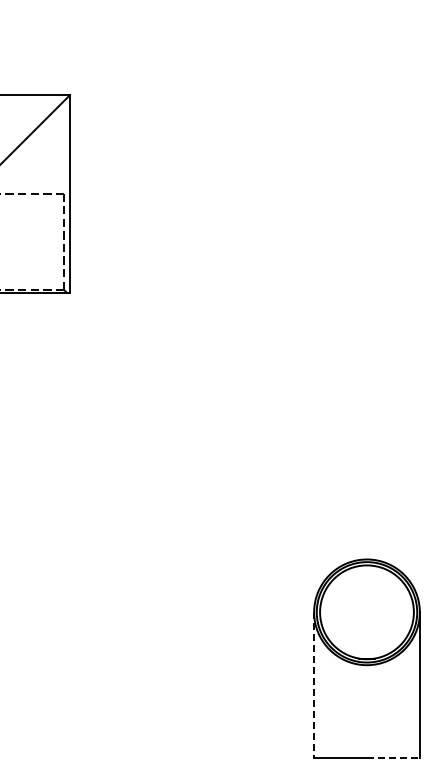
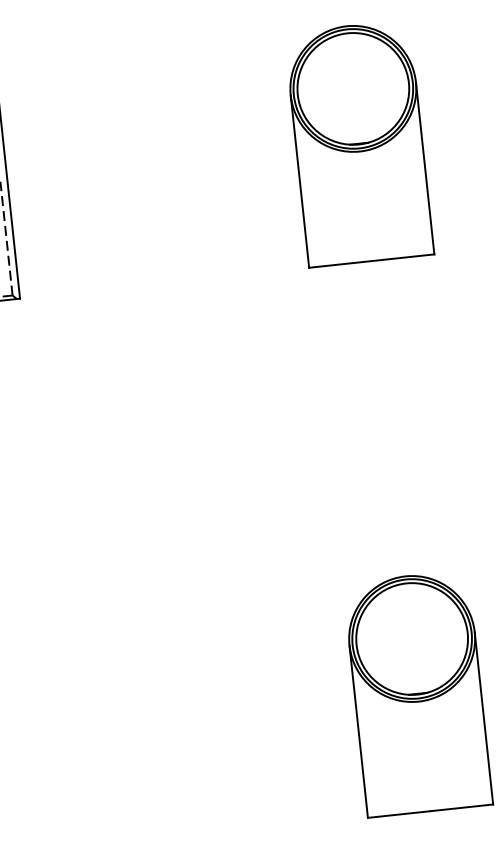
part: (366, 193) -> (358, 142), added
line: (314, 685) -> (359, 732), dashed -> solid
line: (393, 757) -> (461, 807), dashed -> solid

